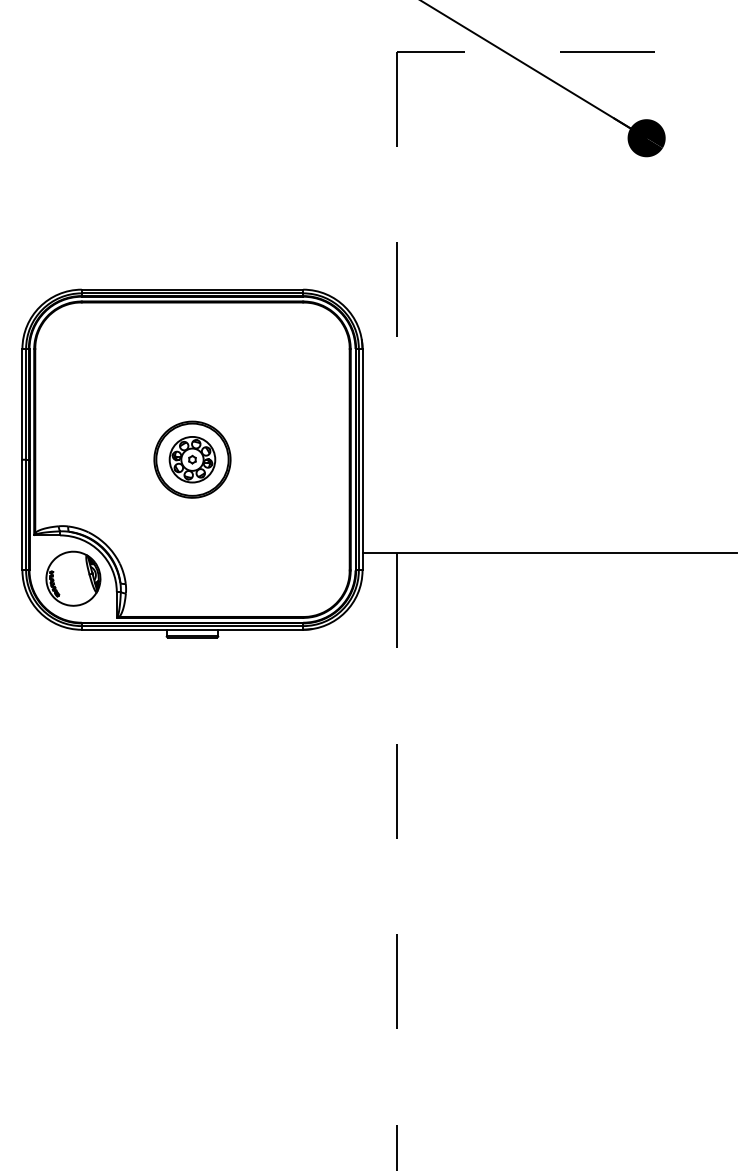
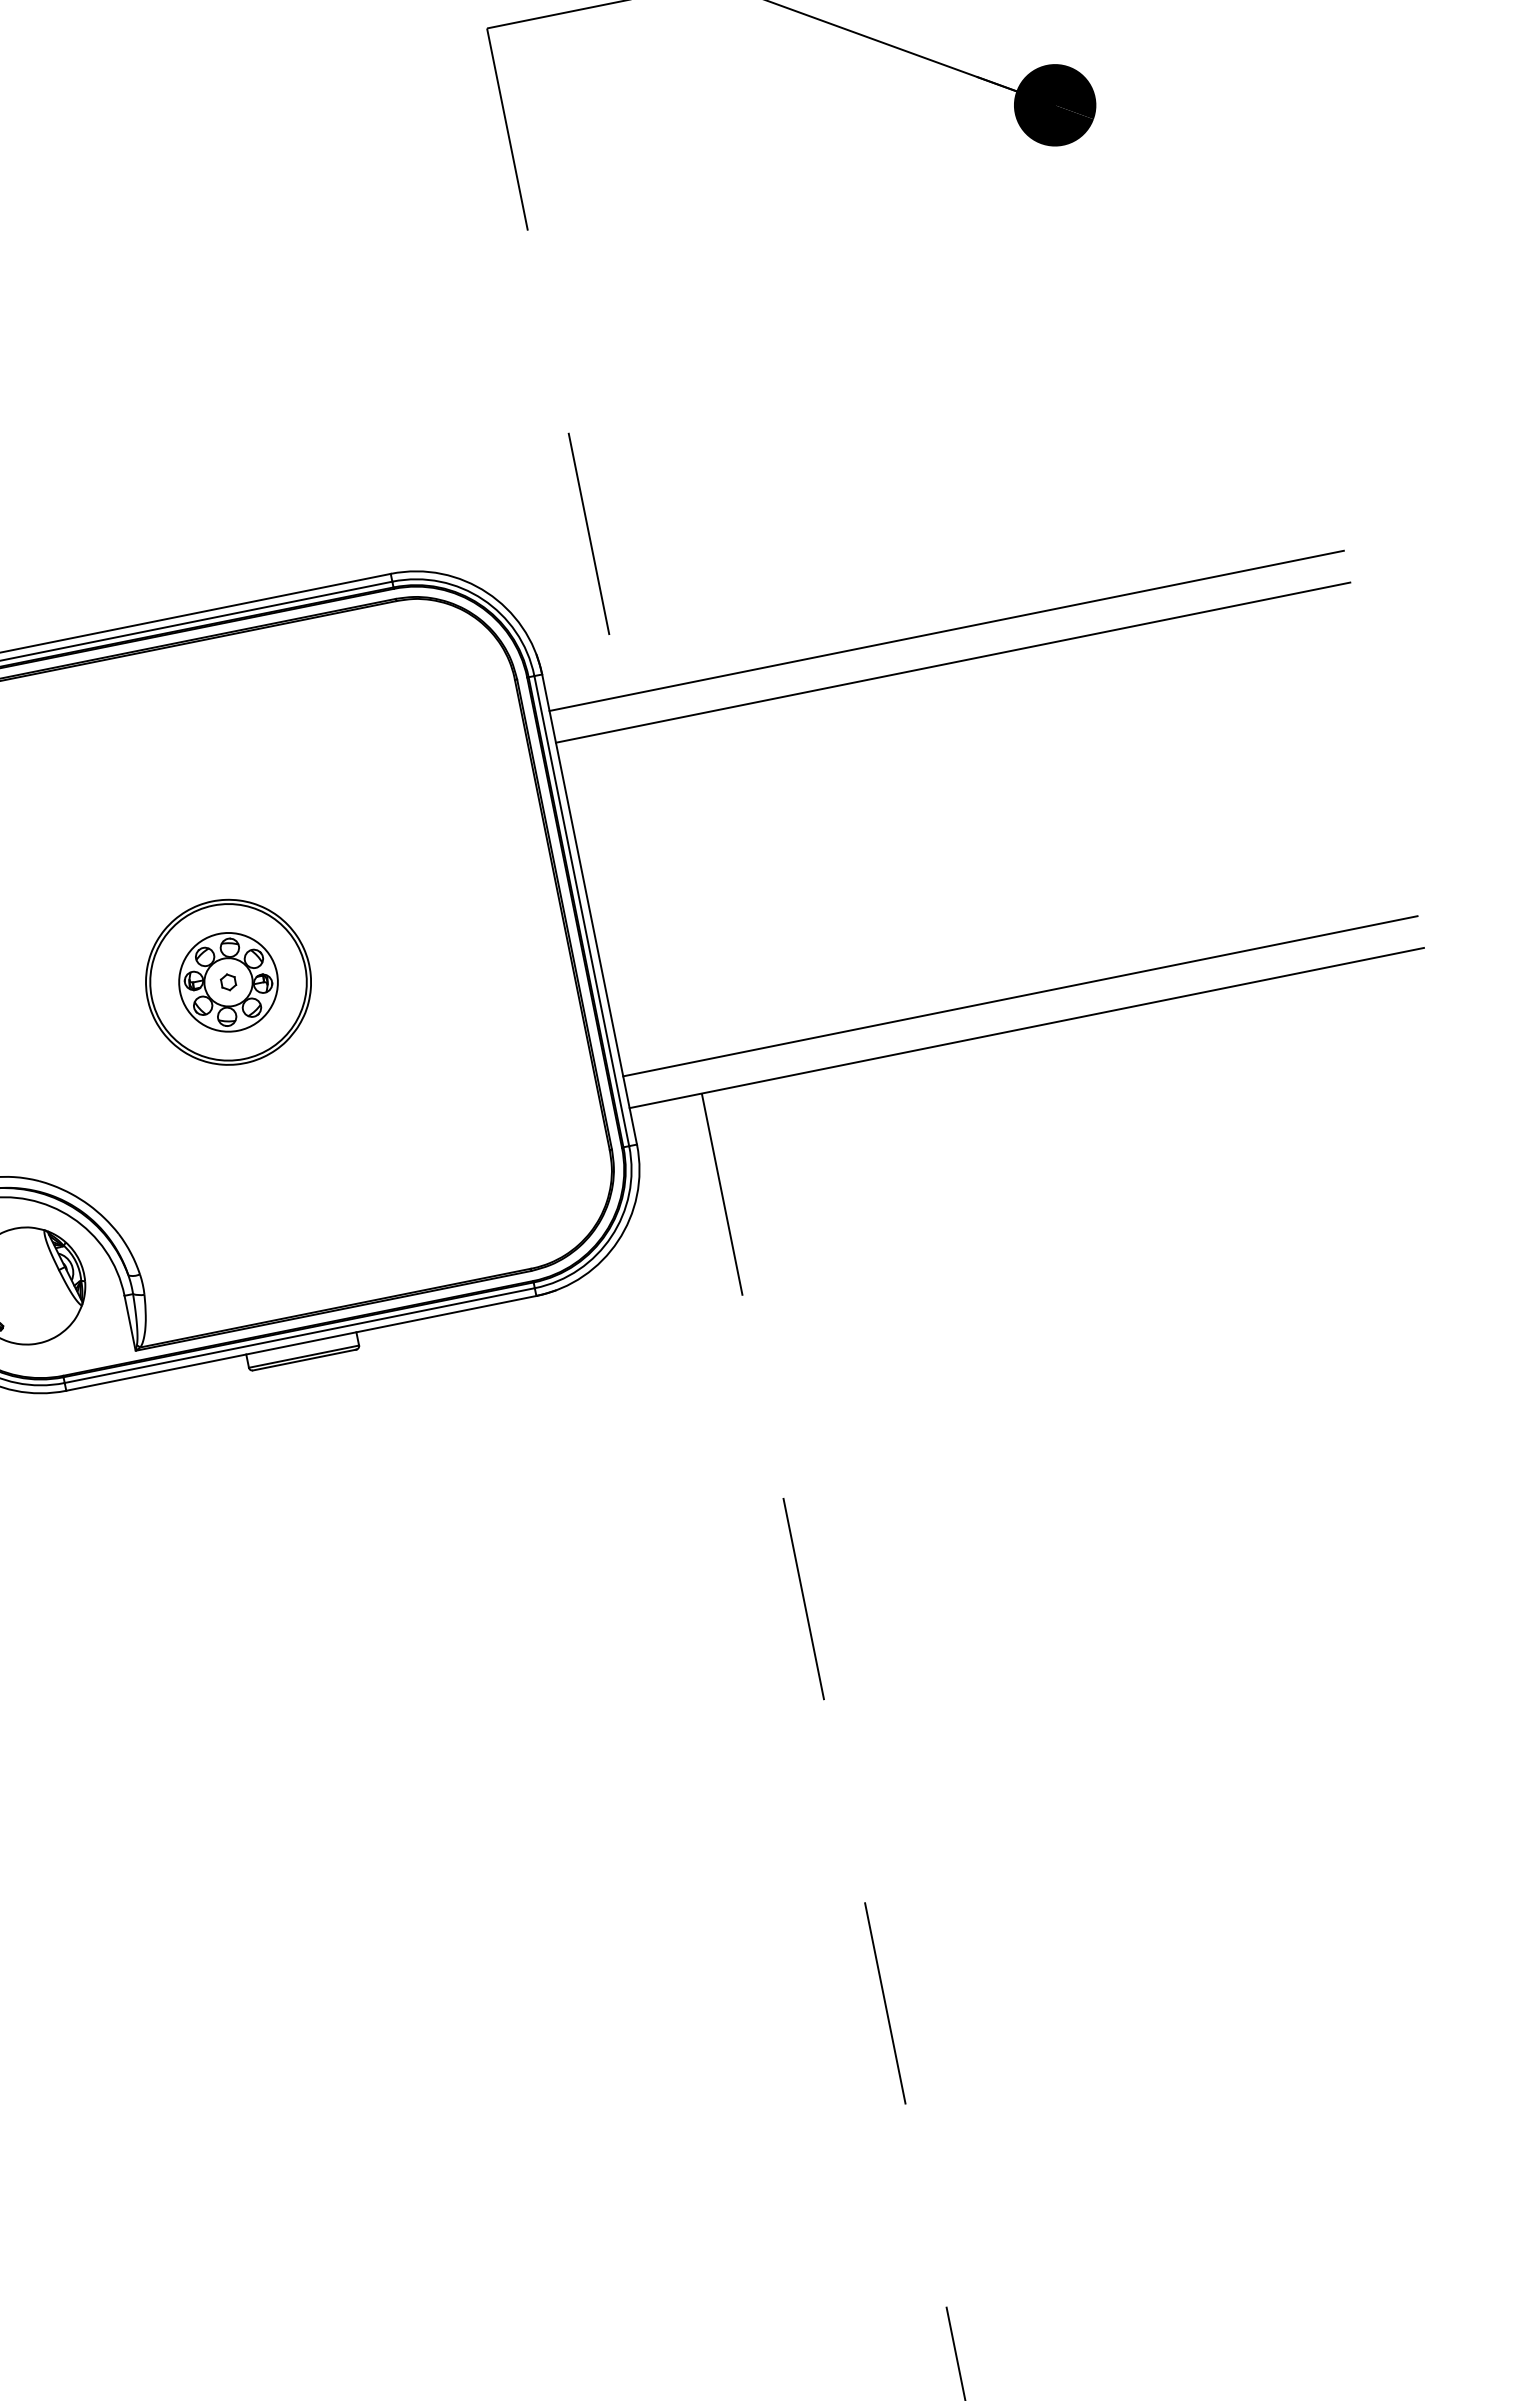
line: (549, 366) -> (946, 631), added
line: (549, 381) -> (953, 663), added
line: (549, 538) -> (1020, 996), added

